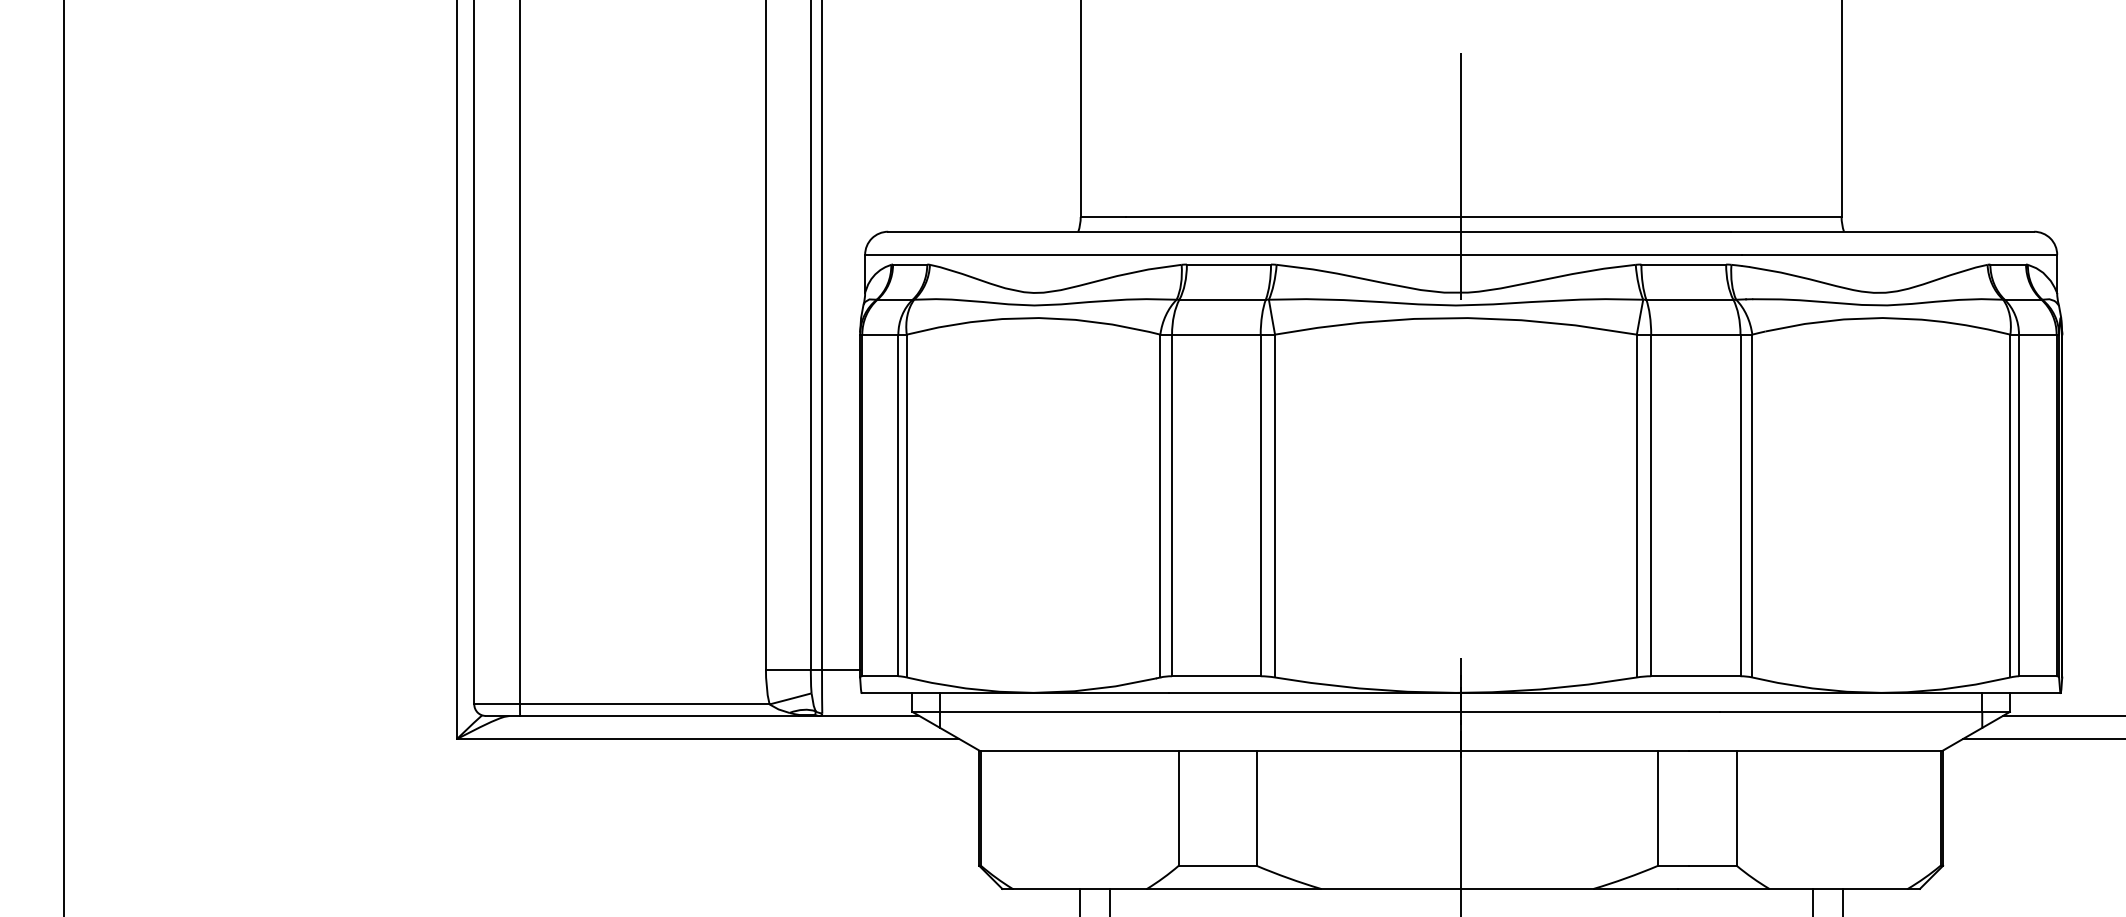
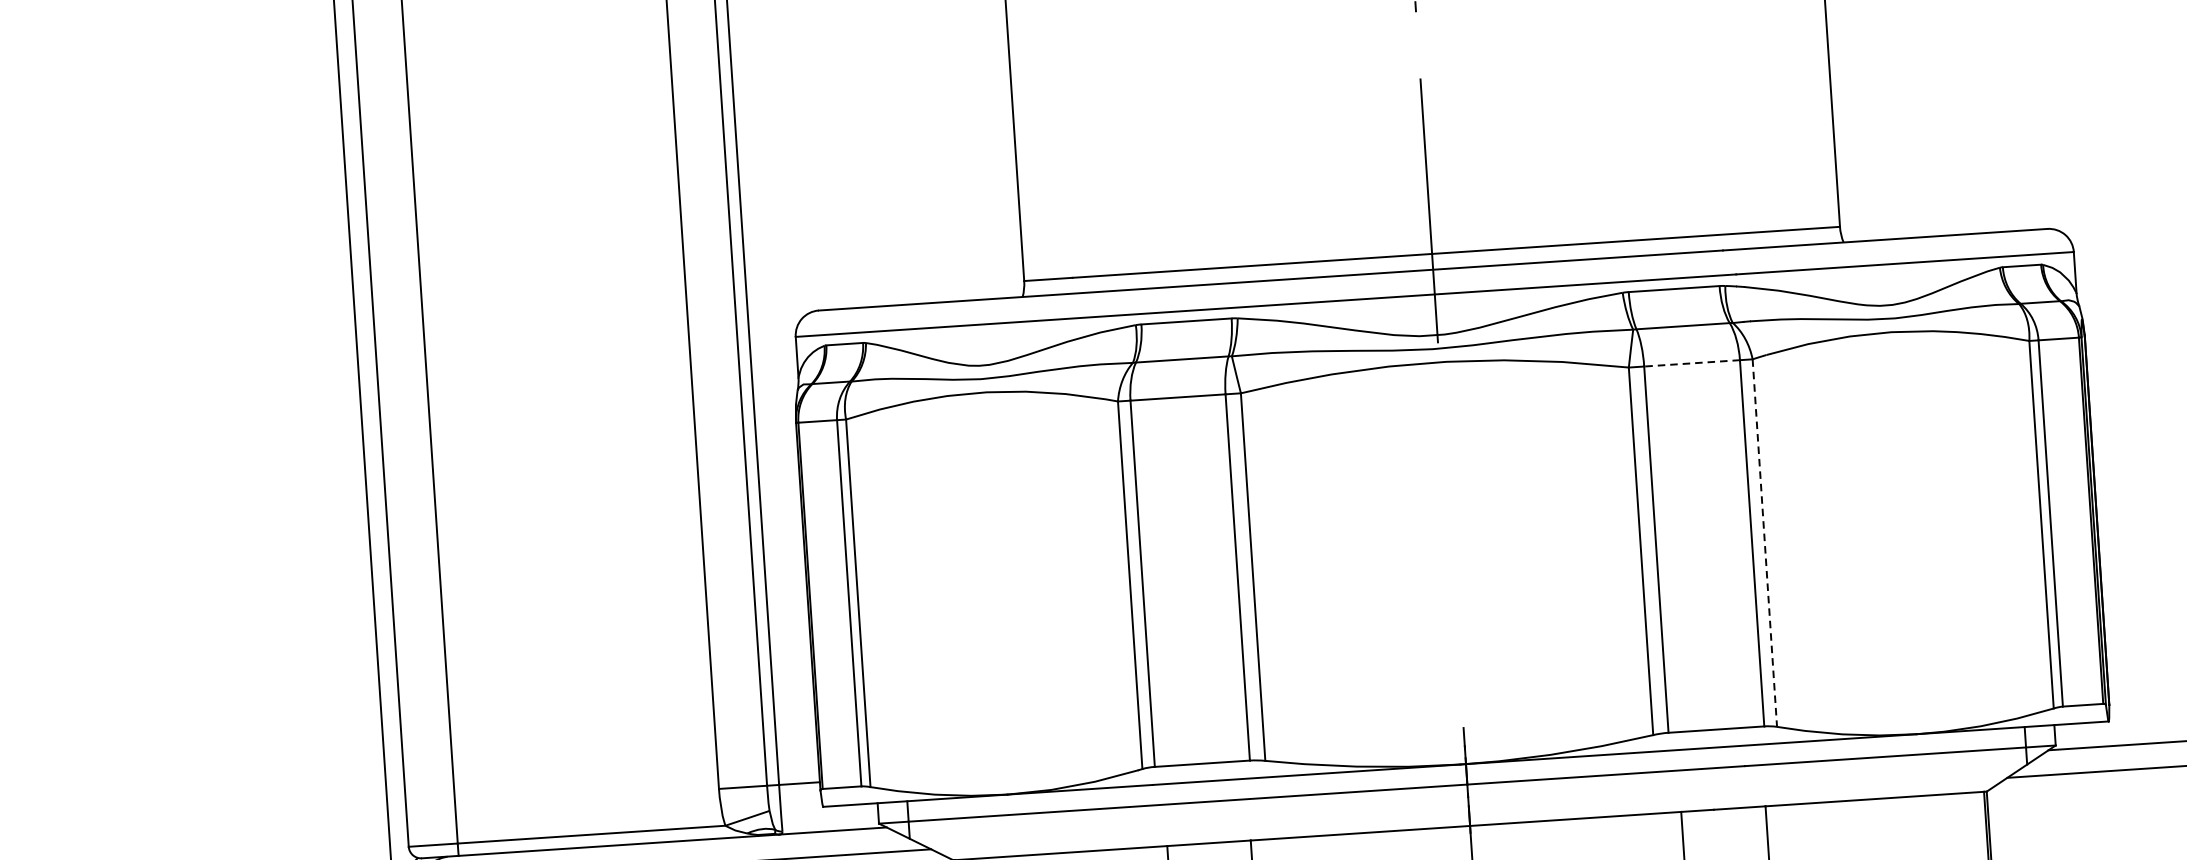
line: (1695, 334) -> (1691, 363), solid -> dashed
line: (1752, 506) -> (1765, 543), solid -> dashed

